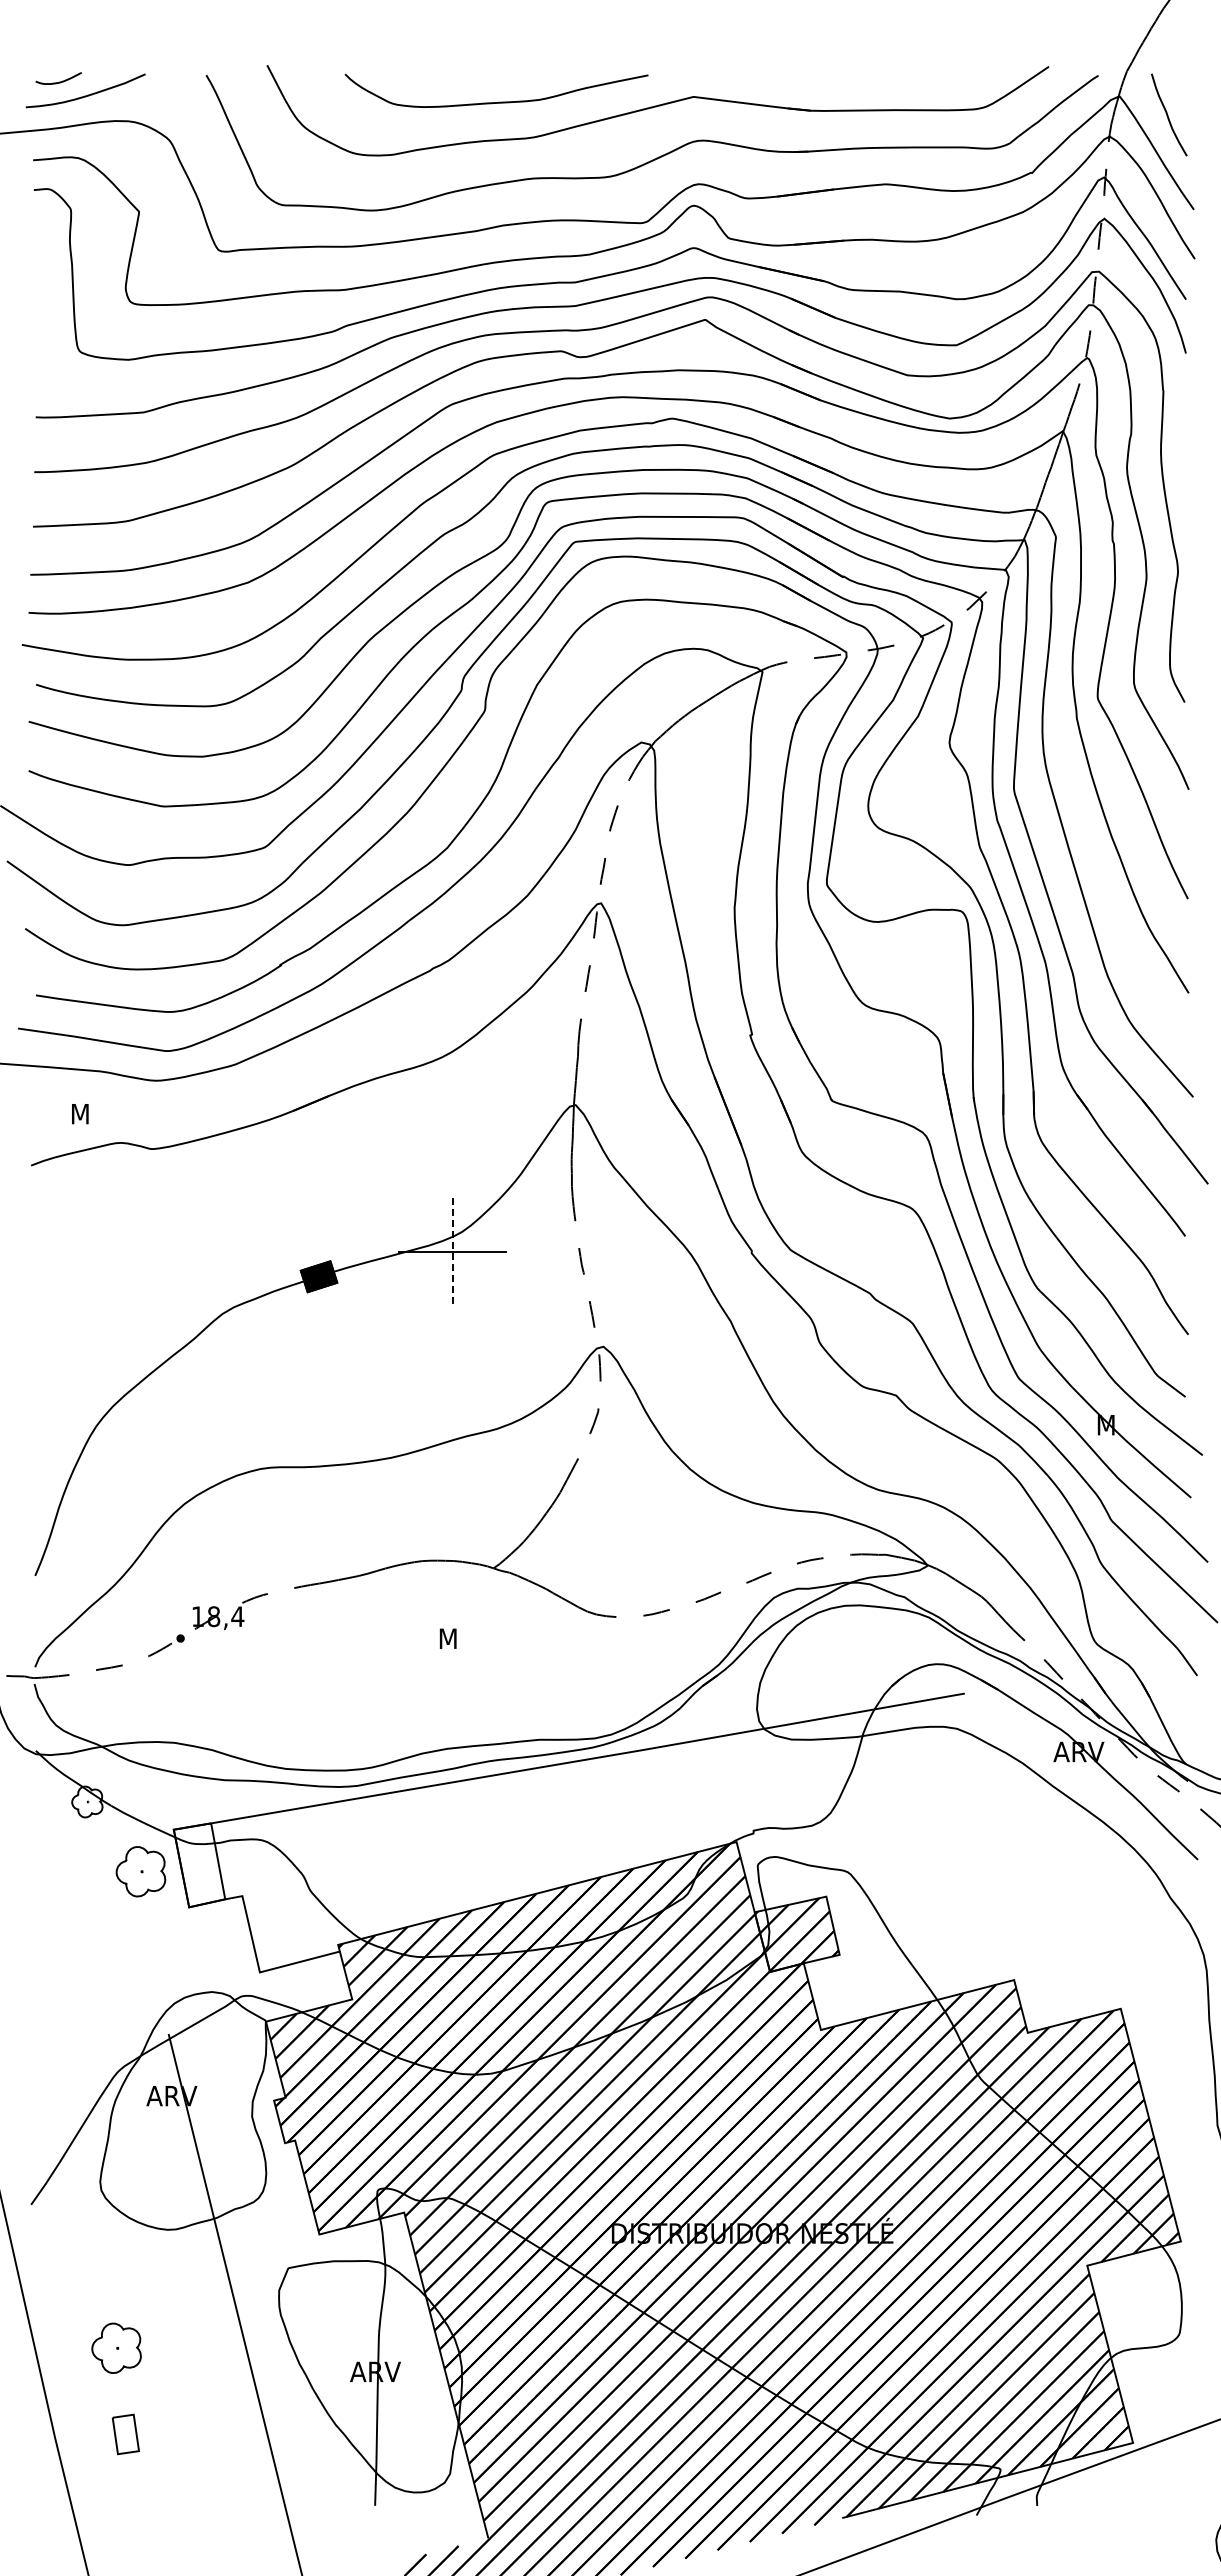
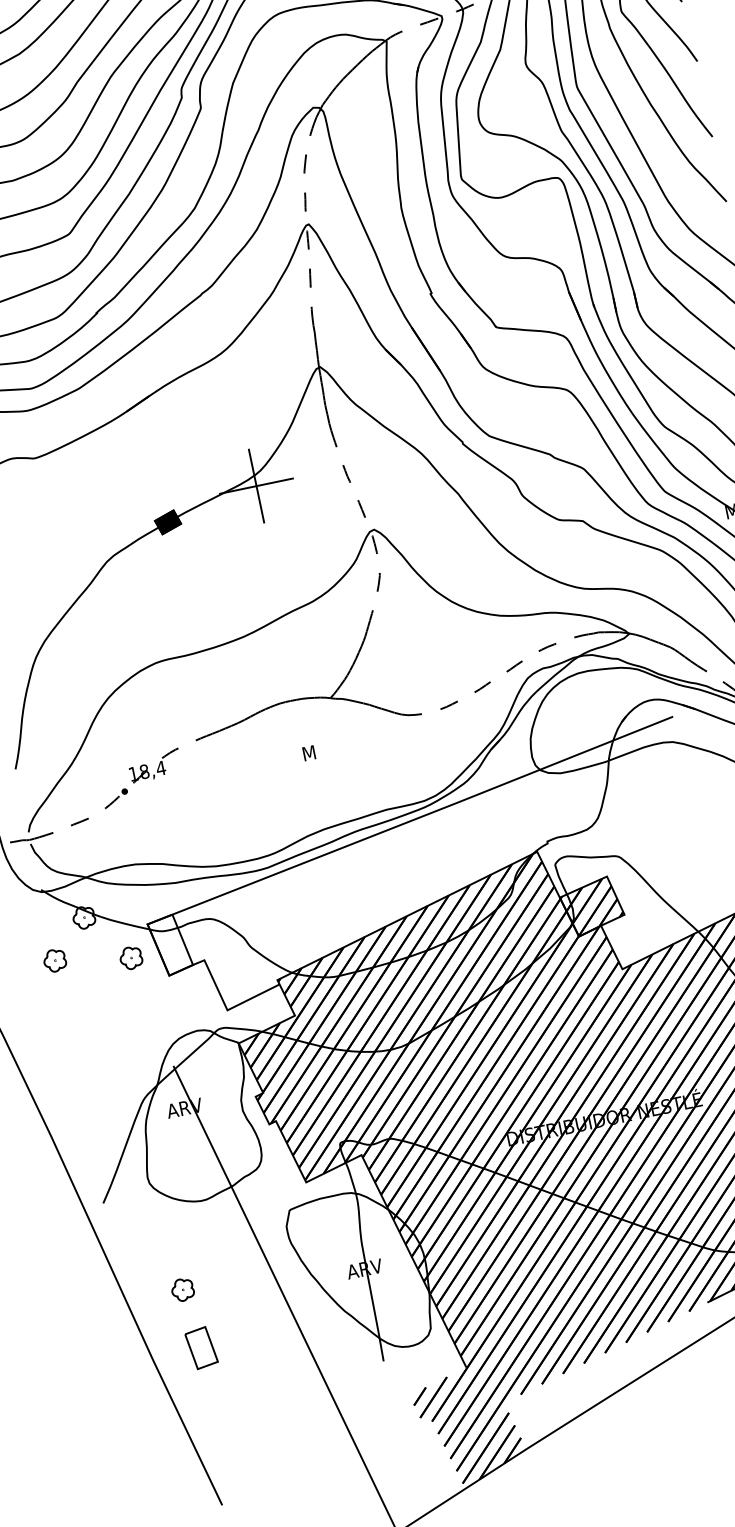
line: (452, 1252) -> (256, 486), dashed -> solid
part: (34, 1853) -> (55, 960), added
part: (141, 1871) -> (131, 957), size x0.62
part: (116, 2347) -> (182, 1289), size x0.62
part: (125, 2434) -> (201, 1348), size x1.43

